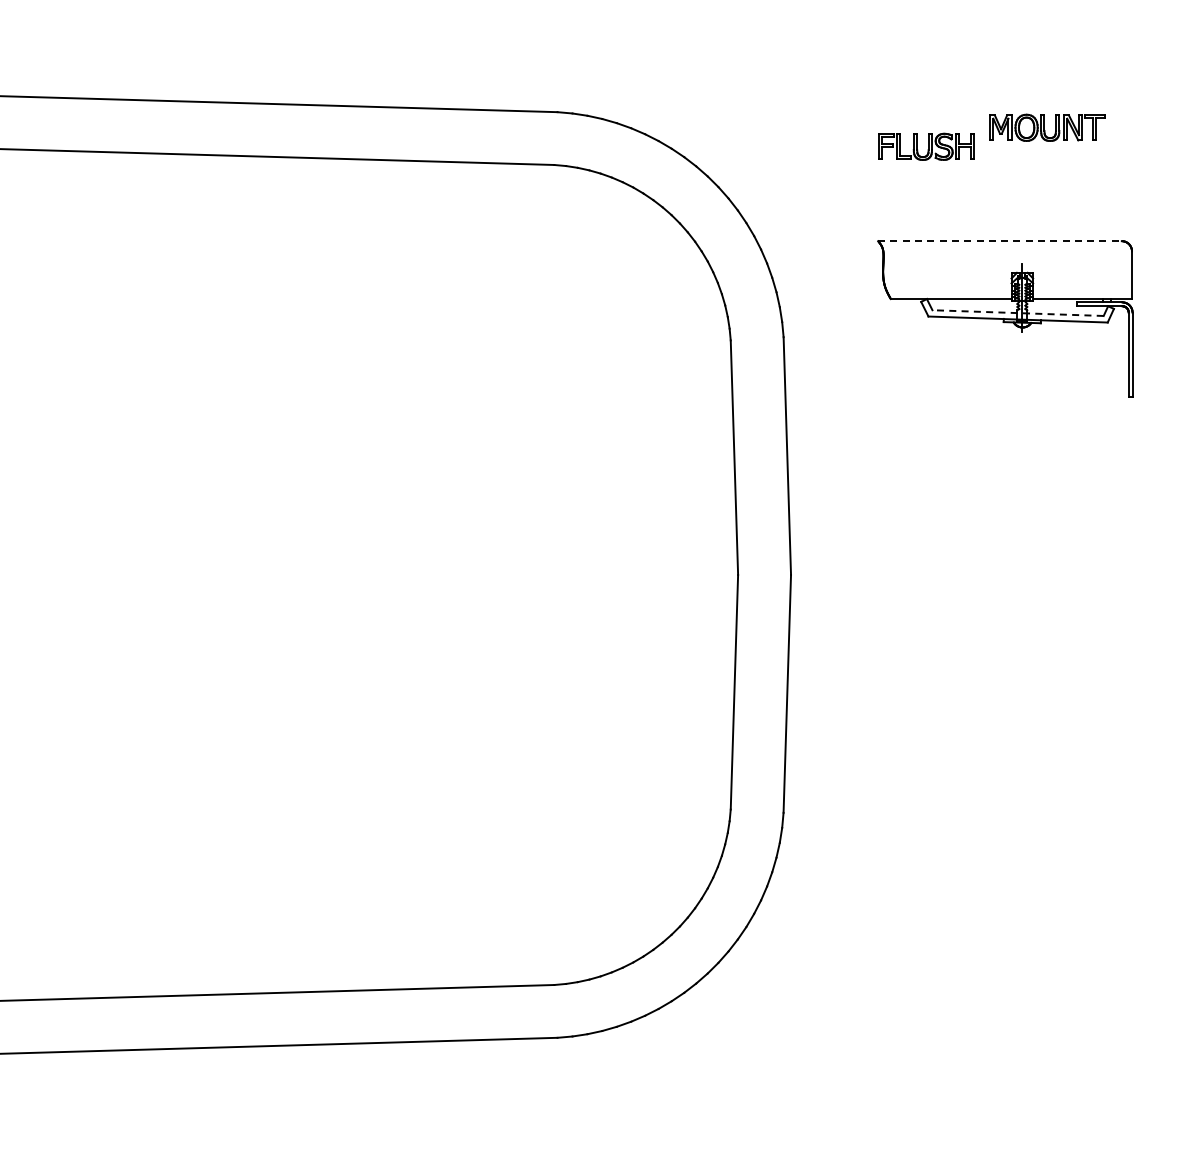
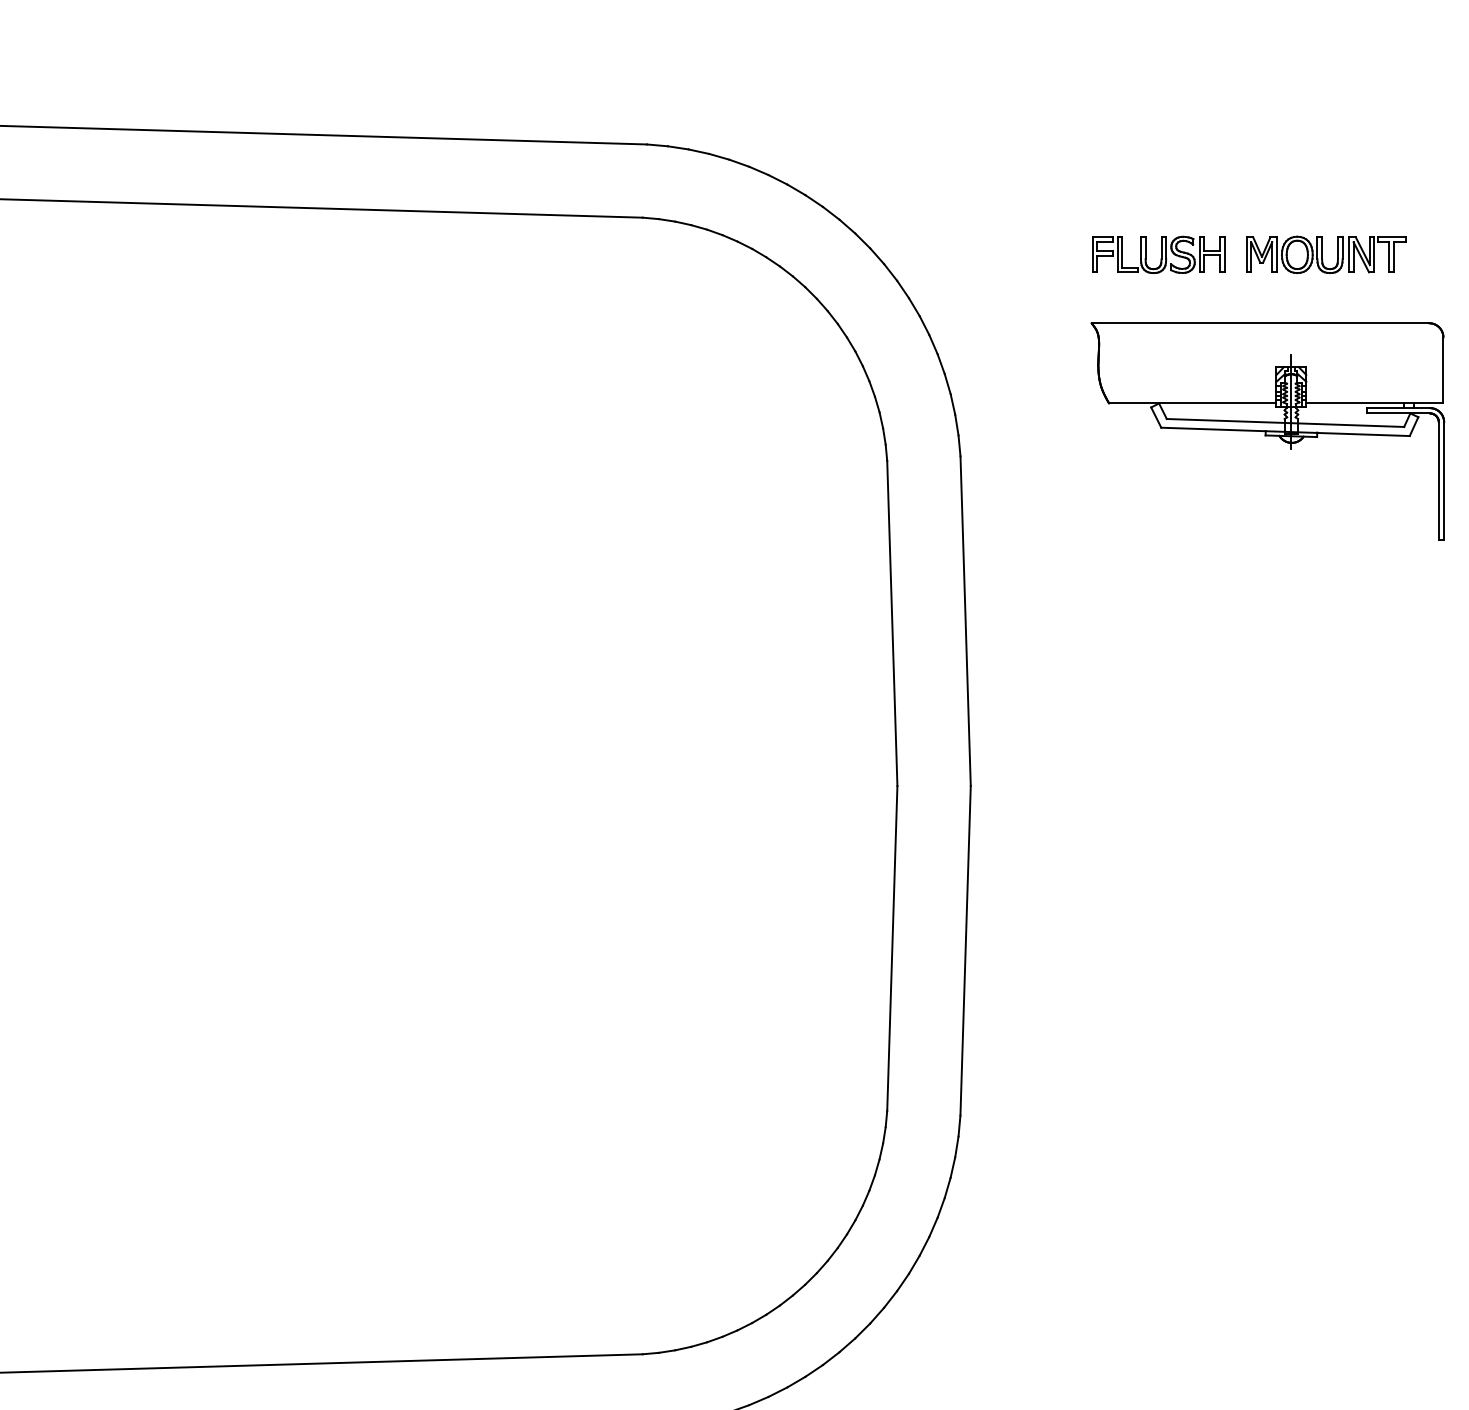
part: (1047, 127) -> (1326, 254), moved
part: (926, 146) -> (1158, 254), moved
line: (1000, 241) -> (1261, 323), dashed -> solid
line: (1018, 313) -> (1286, 423), dashed -> solid

